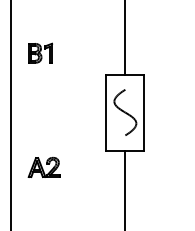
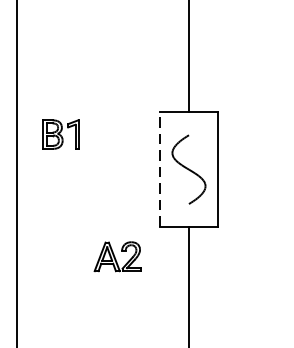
part: (40, 52) -> (61, 133), moved
line: (106, 112) -> (160, 169), solid -> dashed
part: (43, 167) -> (116, 256), moved

